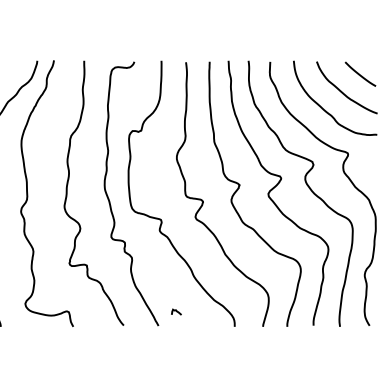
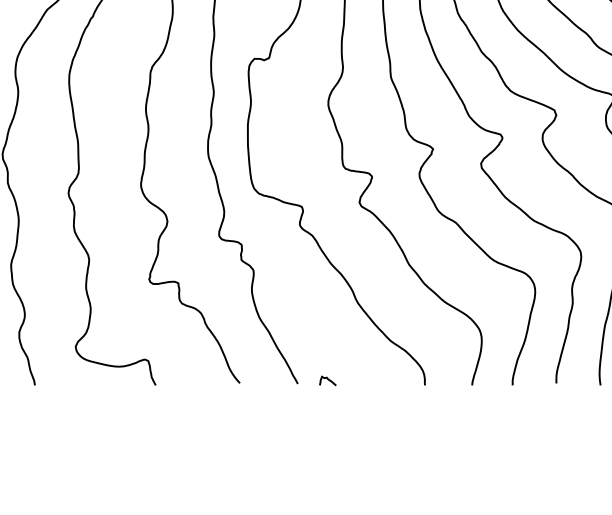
curve: (176, 311) -> (327, 379), moved

